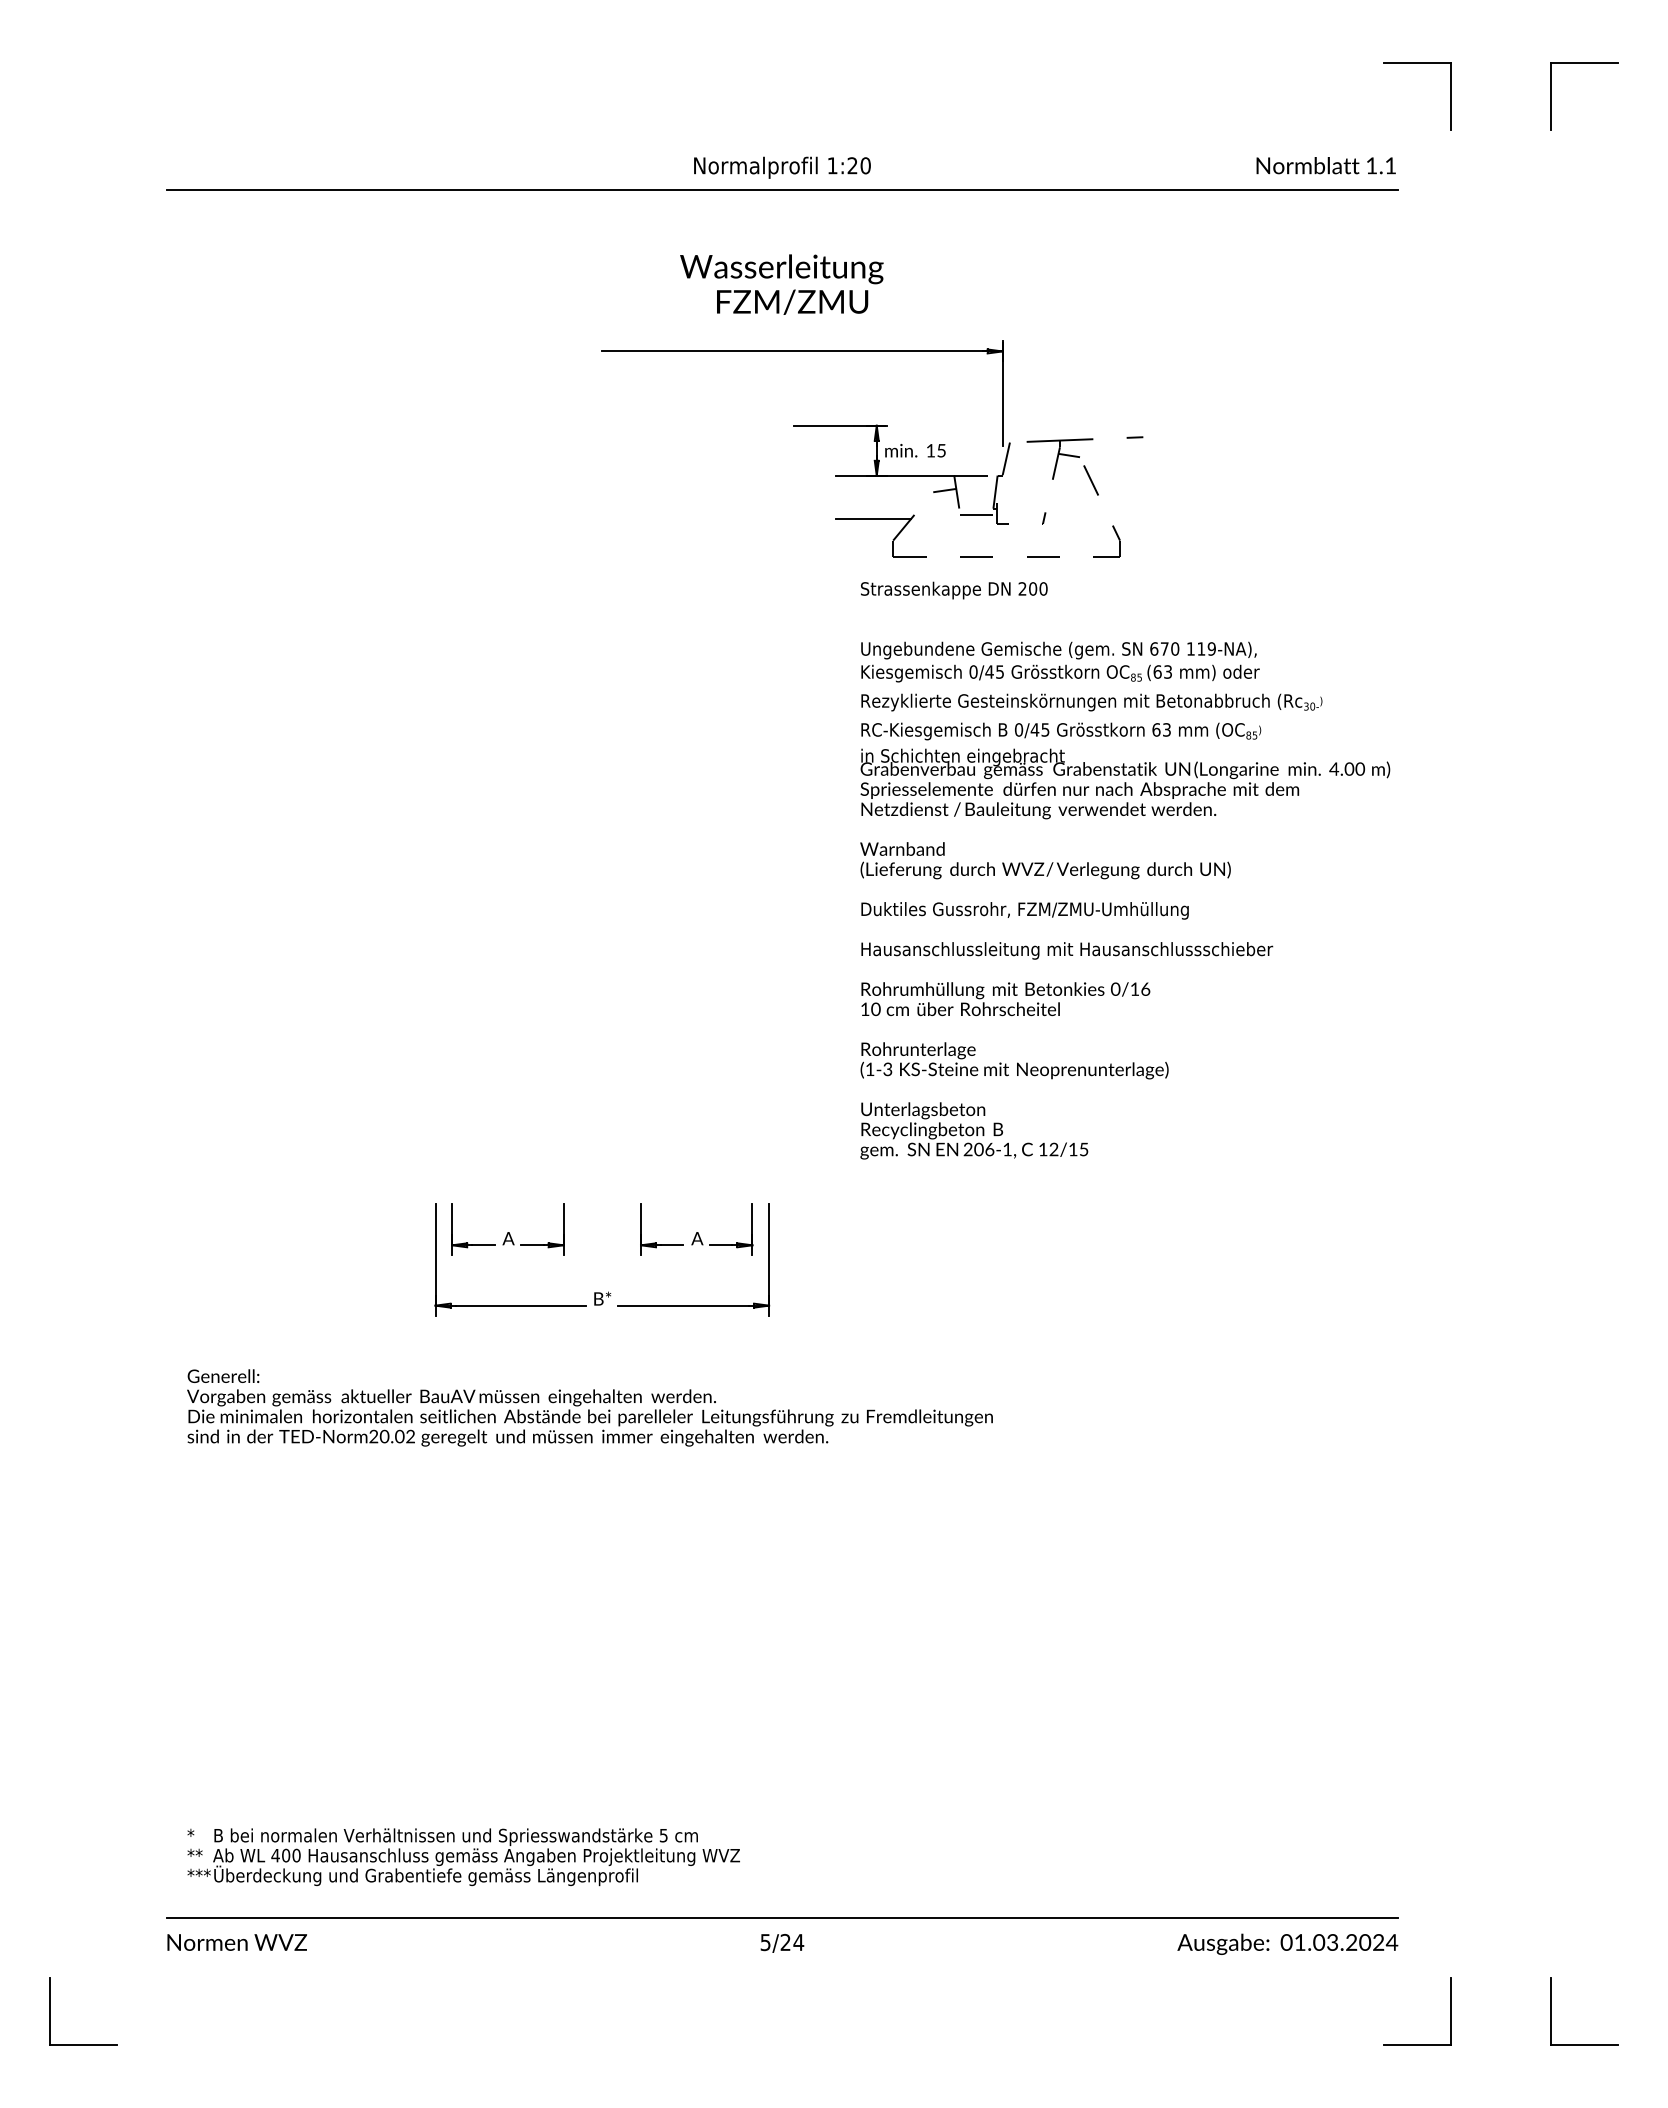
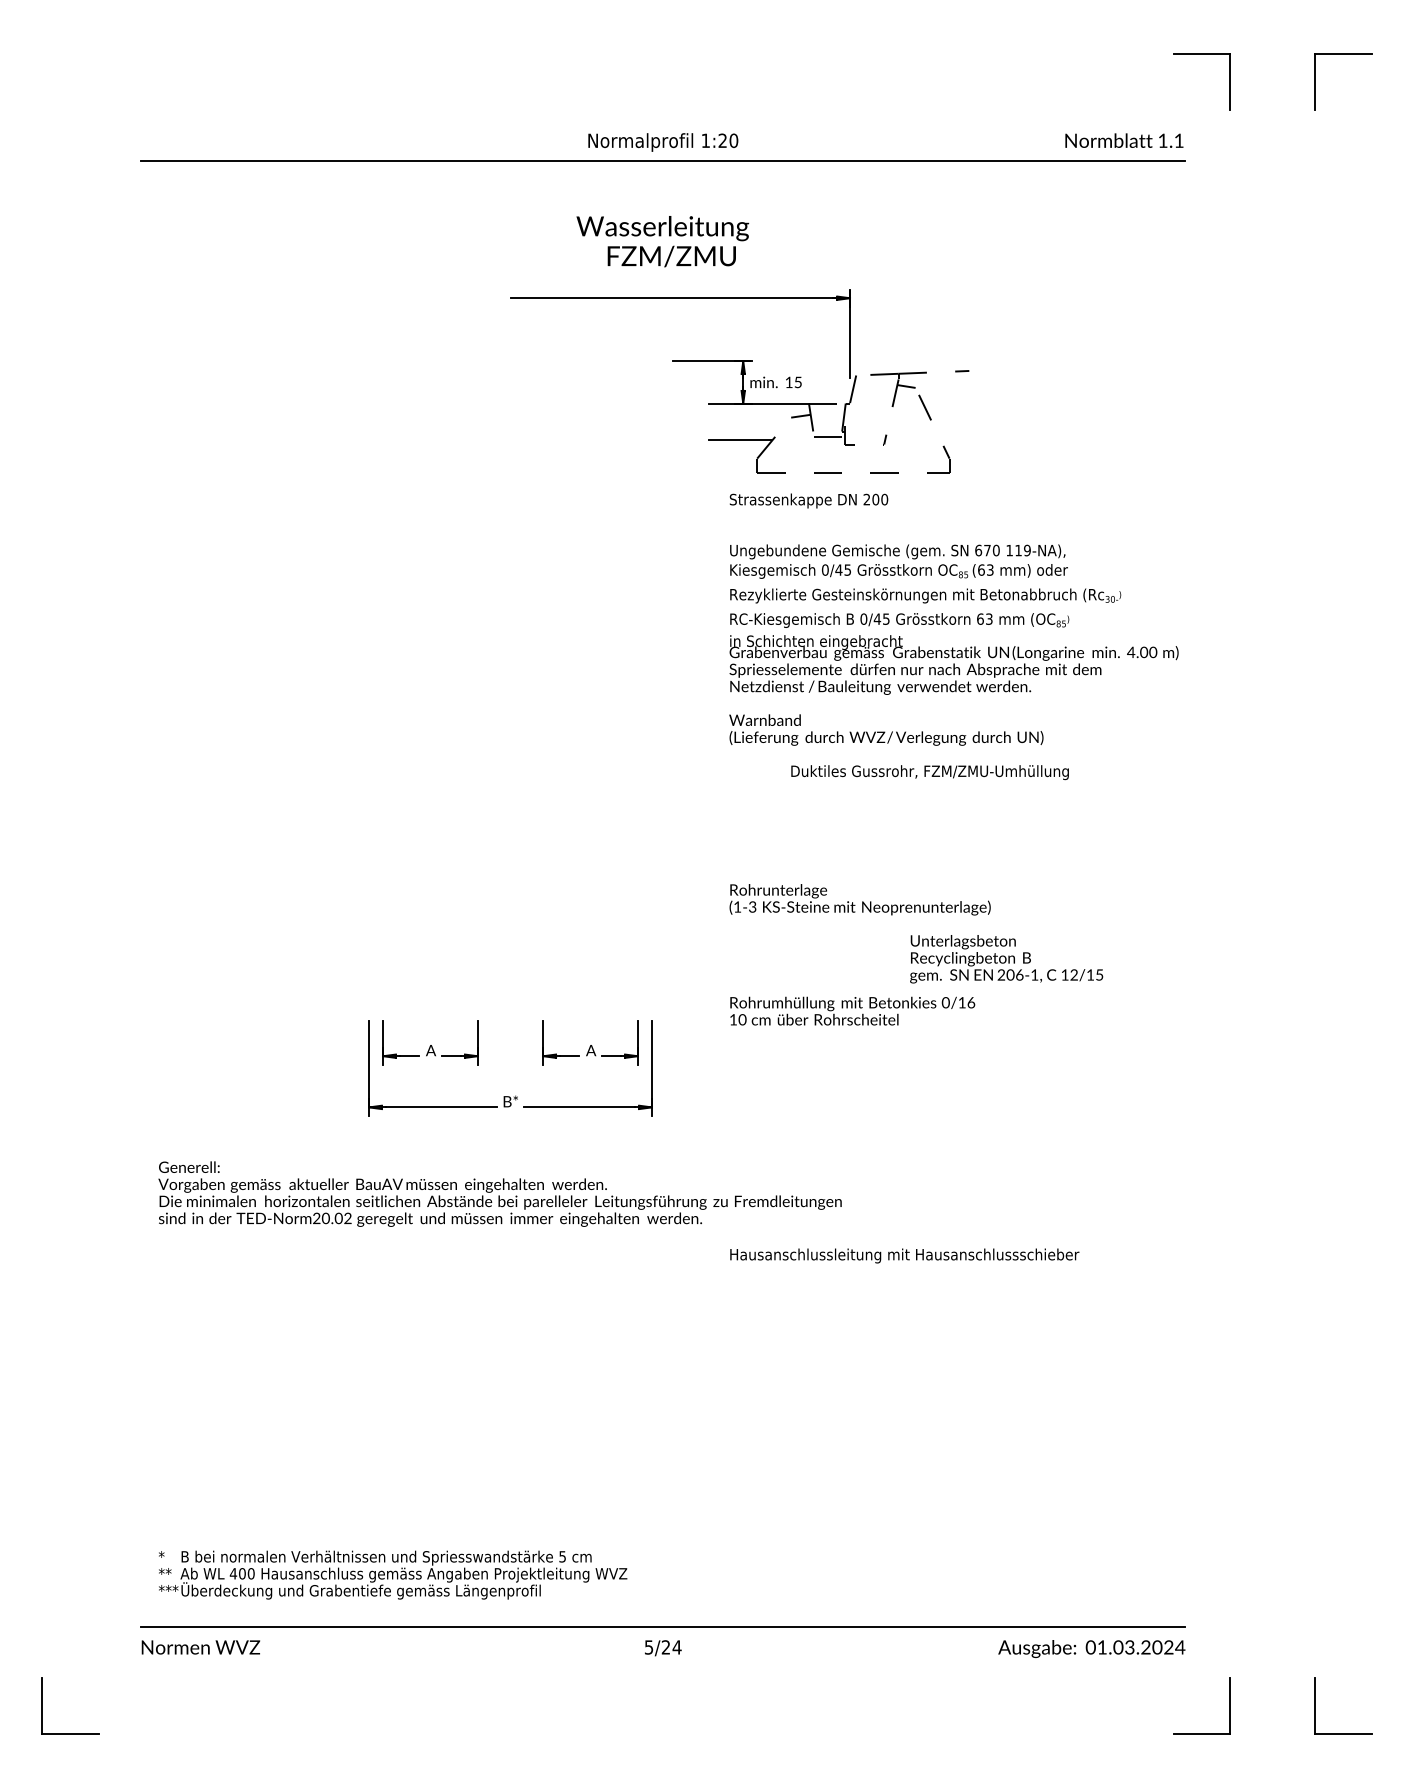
text: (1024, 910) -> (929, 772), moved
text: (1067, 950) -> (905, 1255), moved
text: (1005, 999) -> (852, 1011), moved
text: (974, 1130) -> (1006, 958), moved

